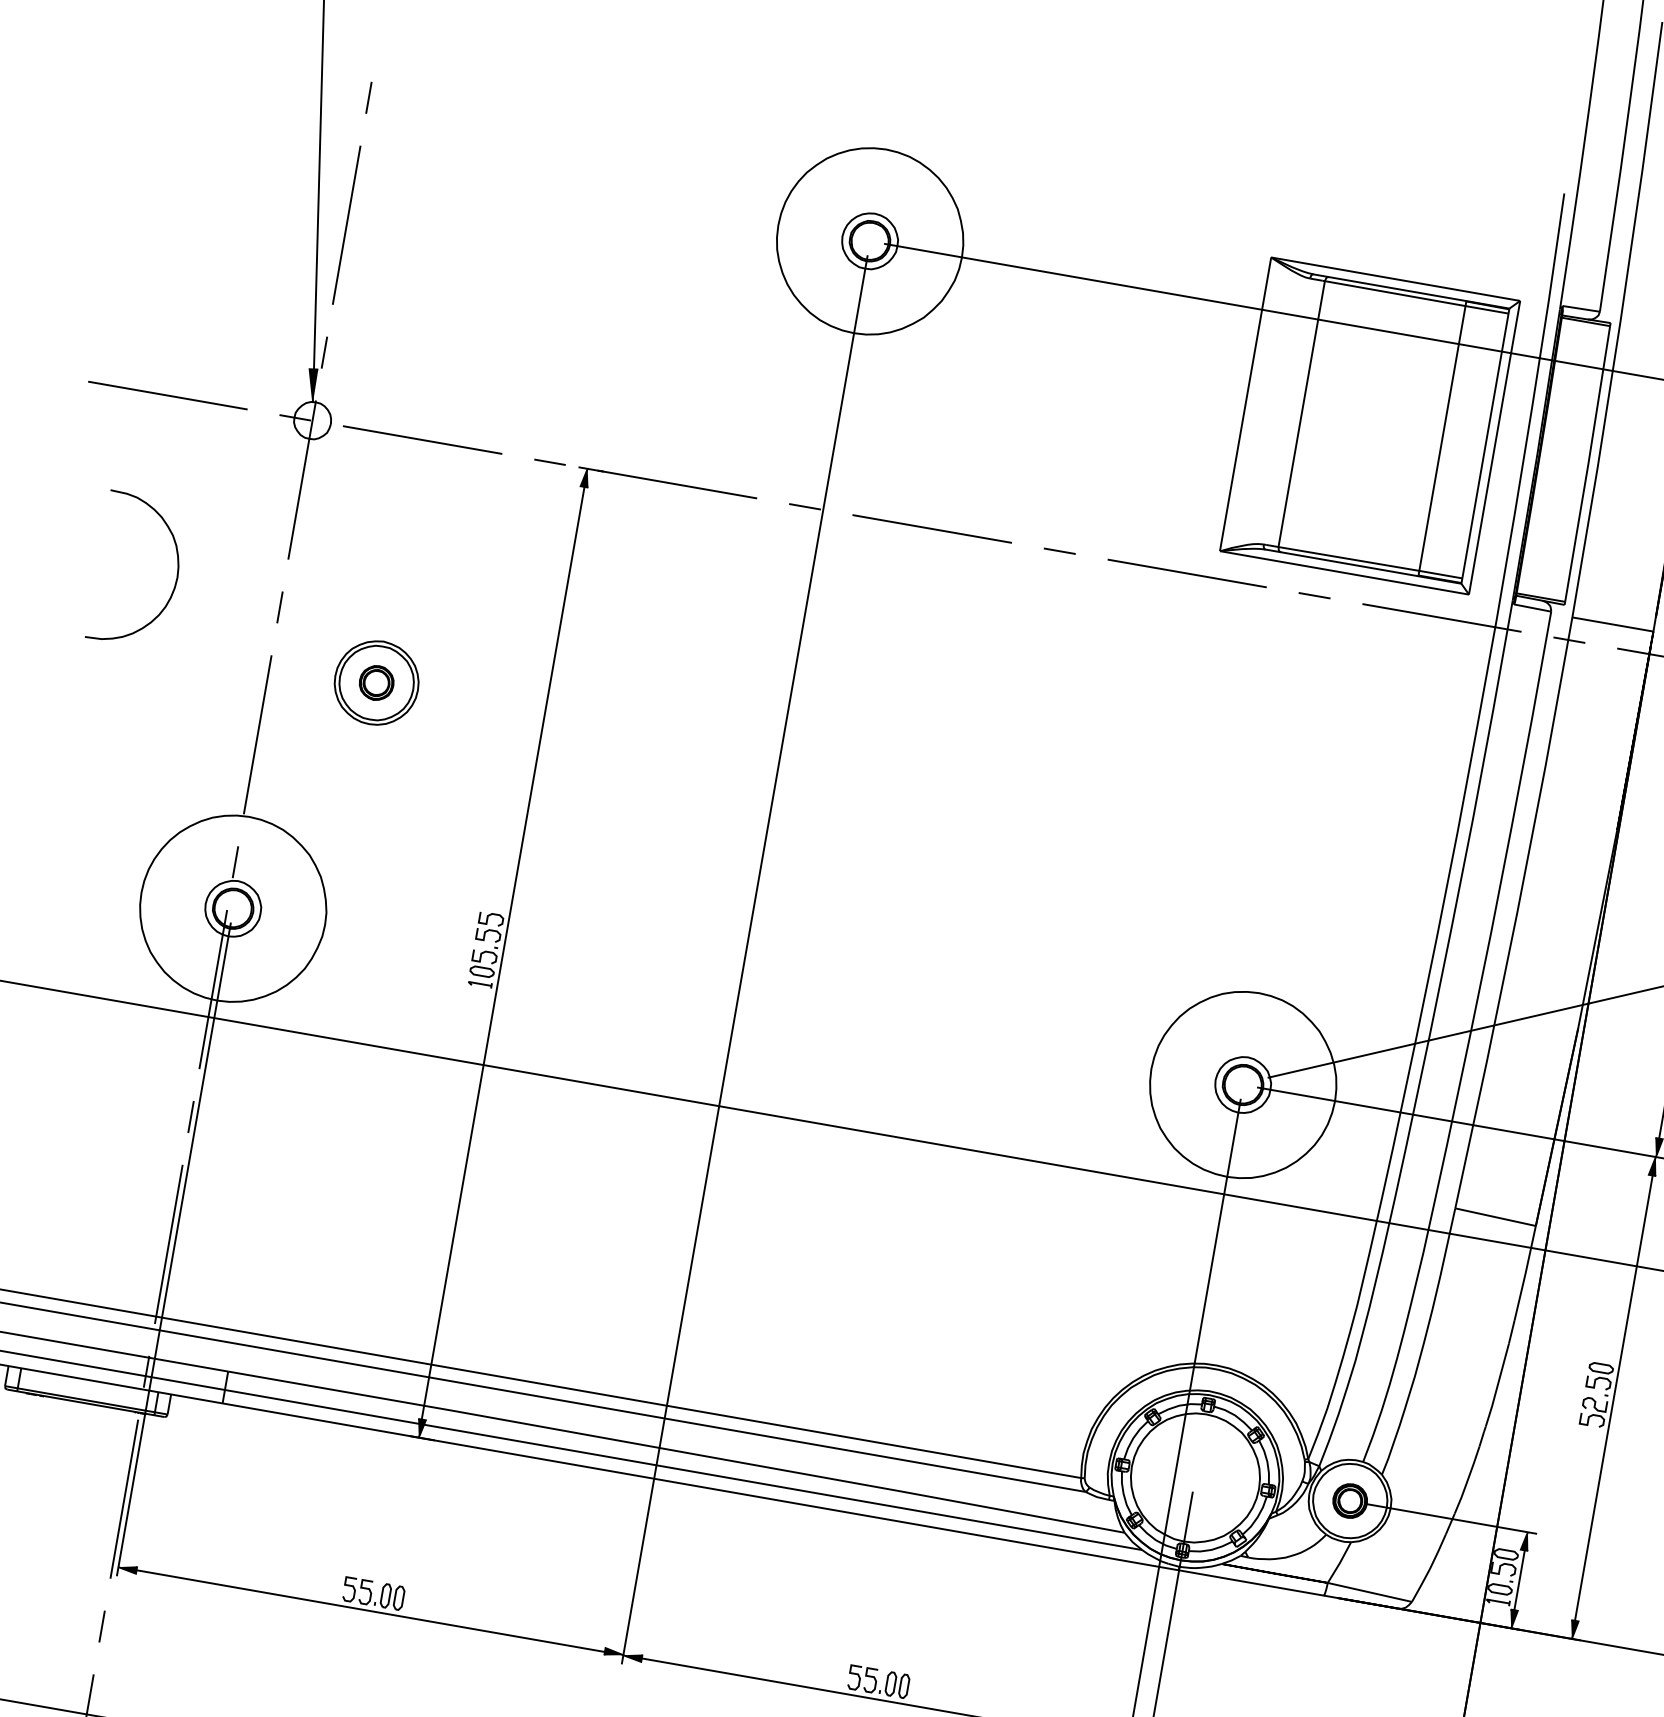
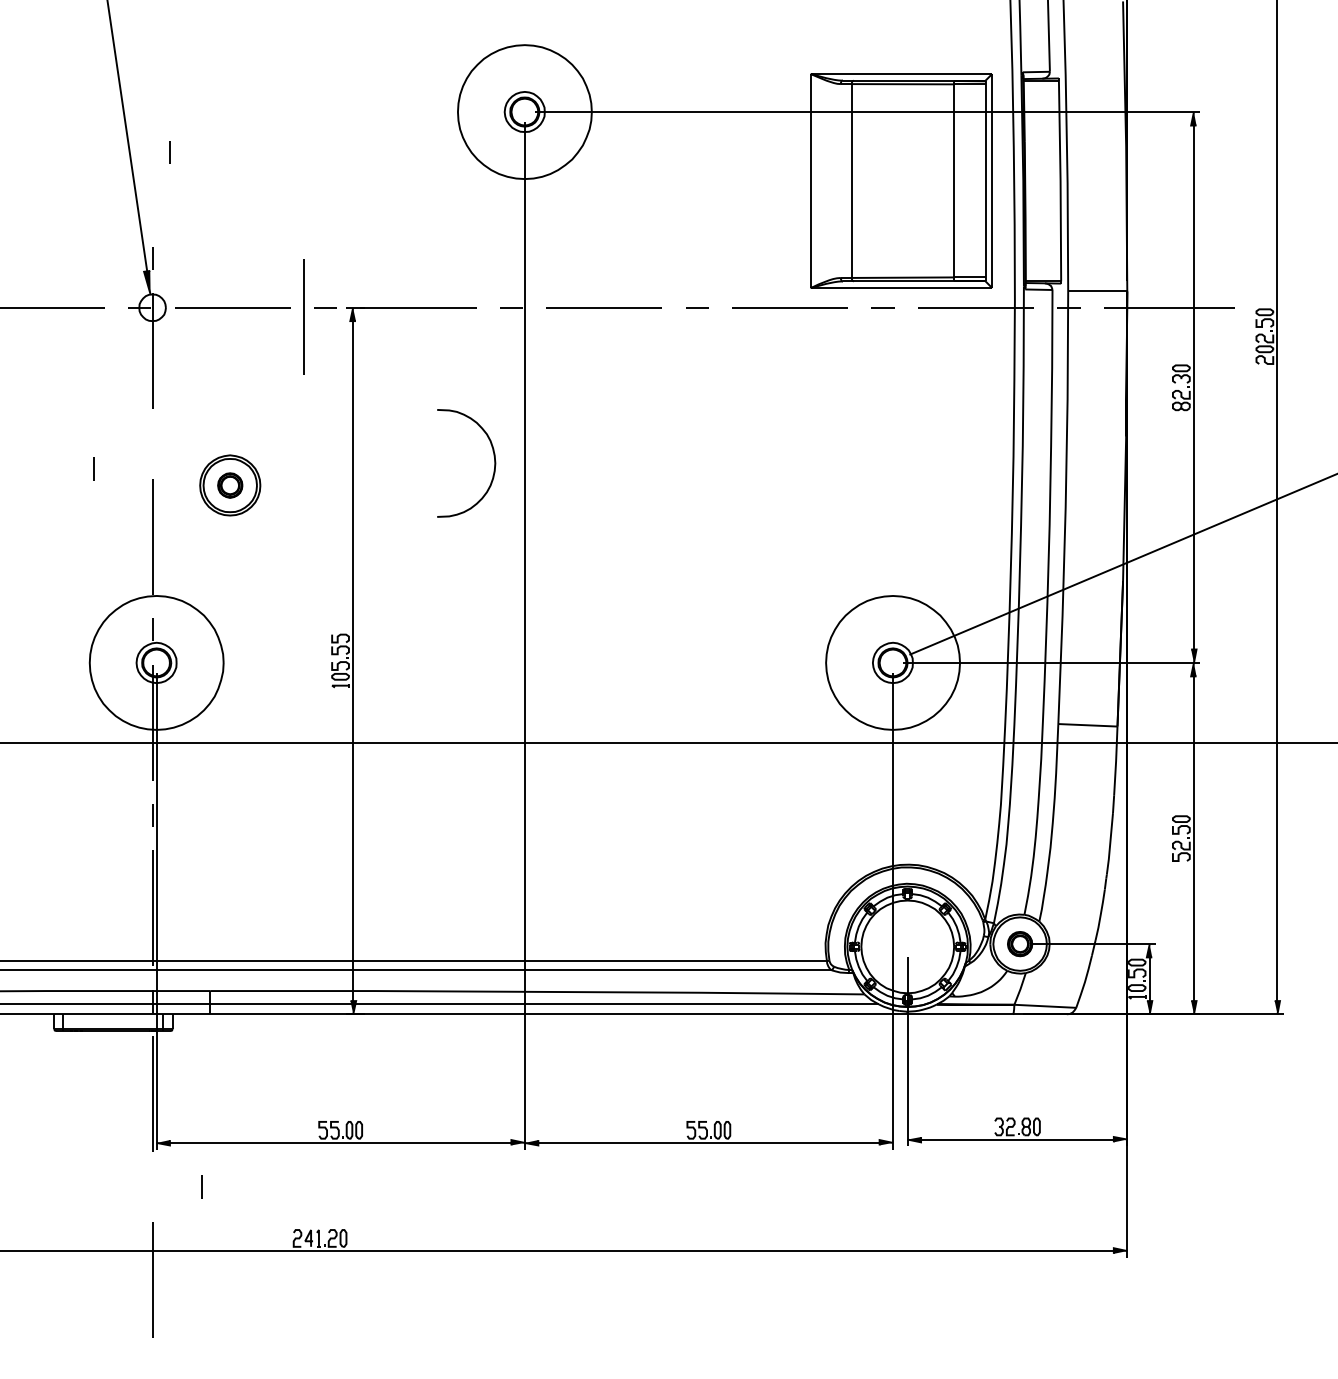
line: (368, 97) -> (169, 152), moved
line: (346, 224) -> (303, 316), moved
curve: (176, 567) -> (493, 456), moved
line: (280, 606) -> (93, 468), moved
line: (102, 1625) -> (201, 1186), moved

